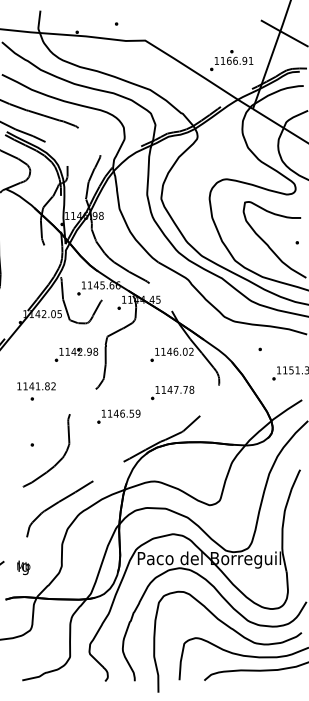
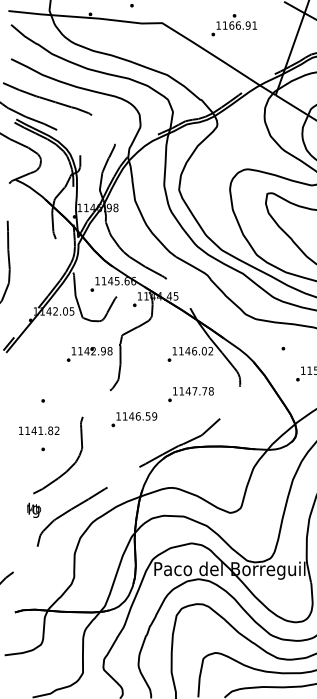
text: (231, 60) -> (234, 25), moved
text: (36, 386) -> (39, 430), moved
text: (23, 567) -> (33, 510), moved

